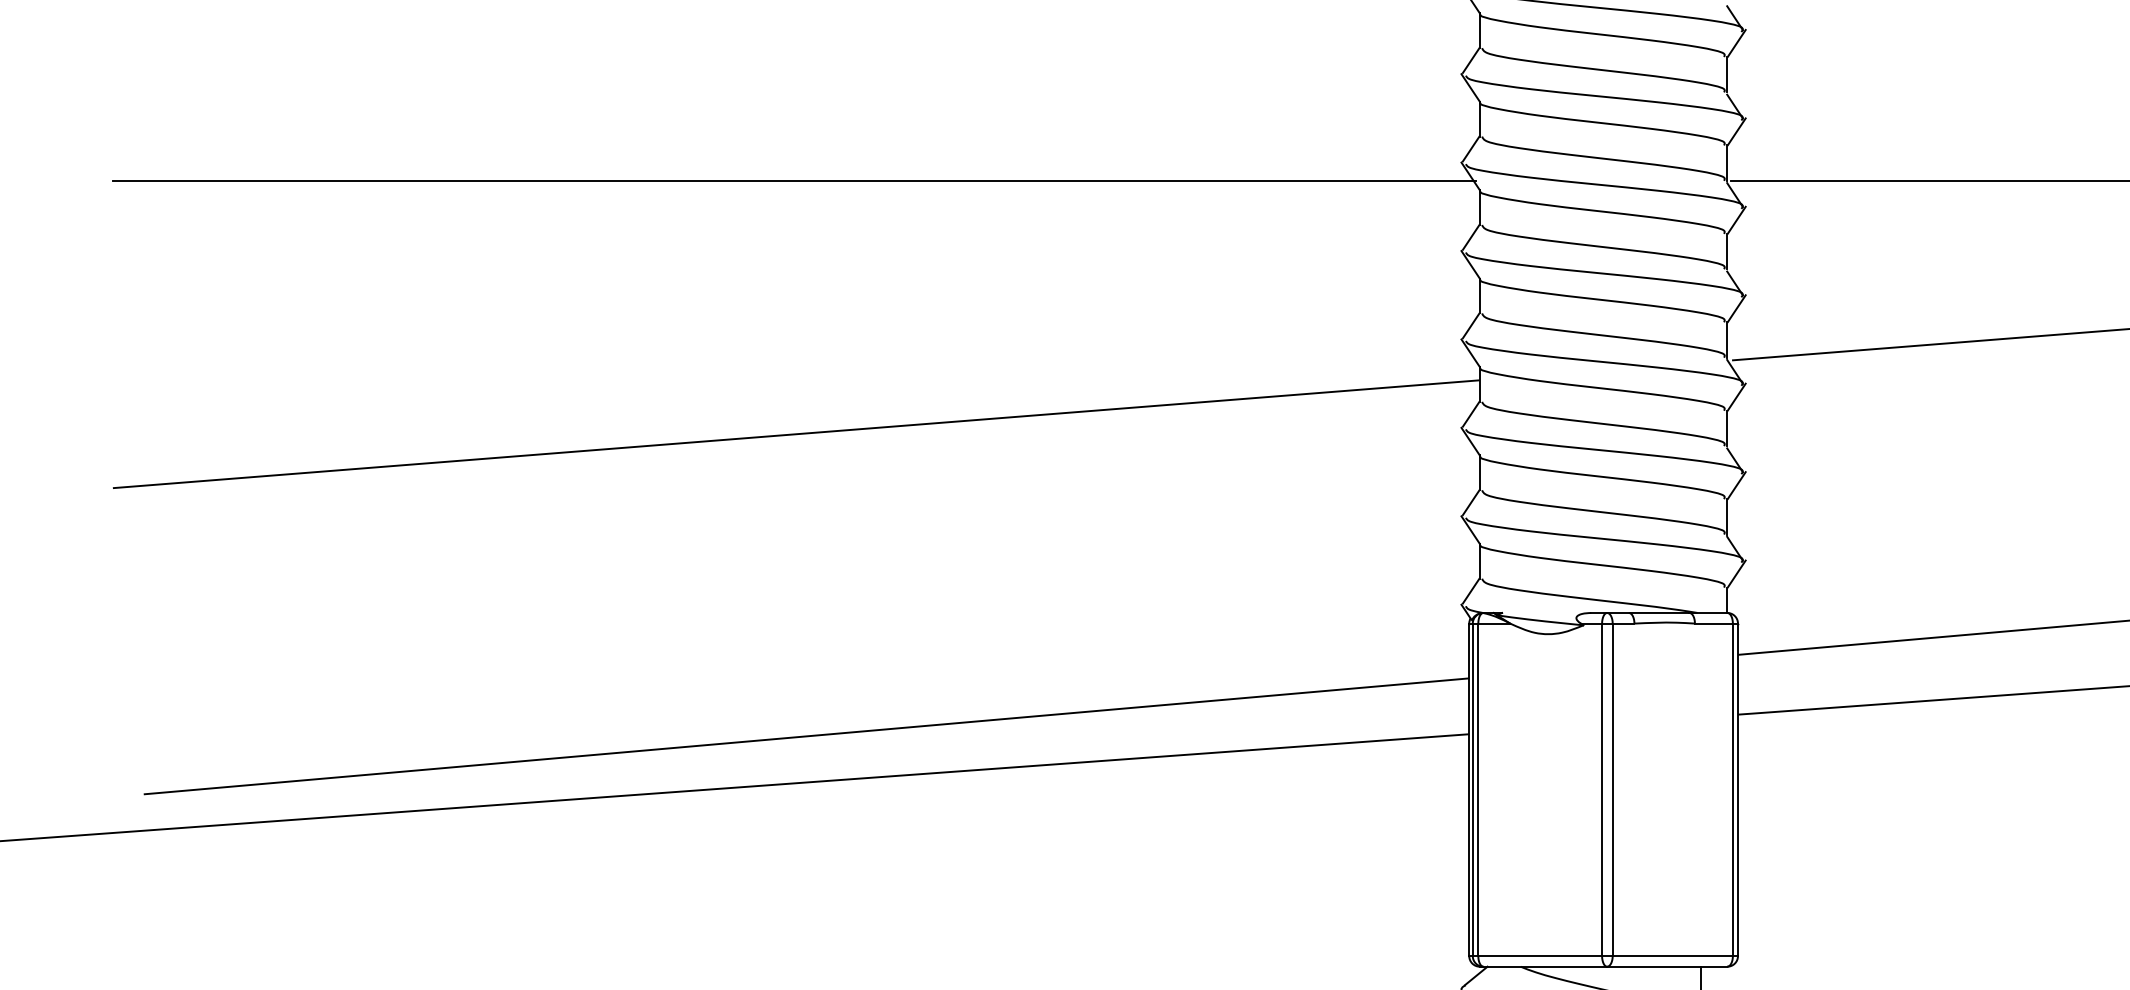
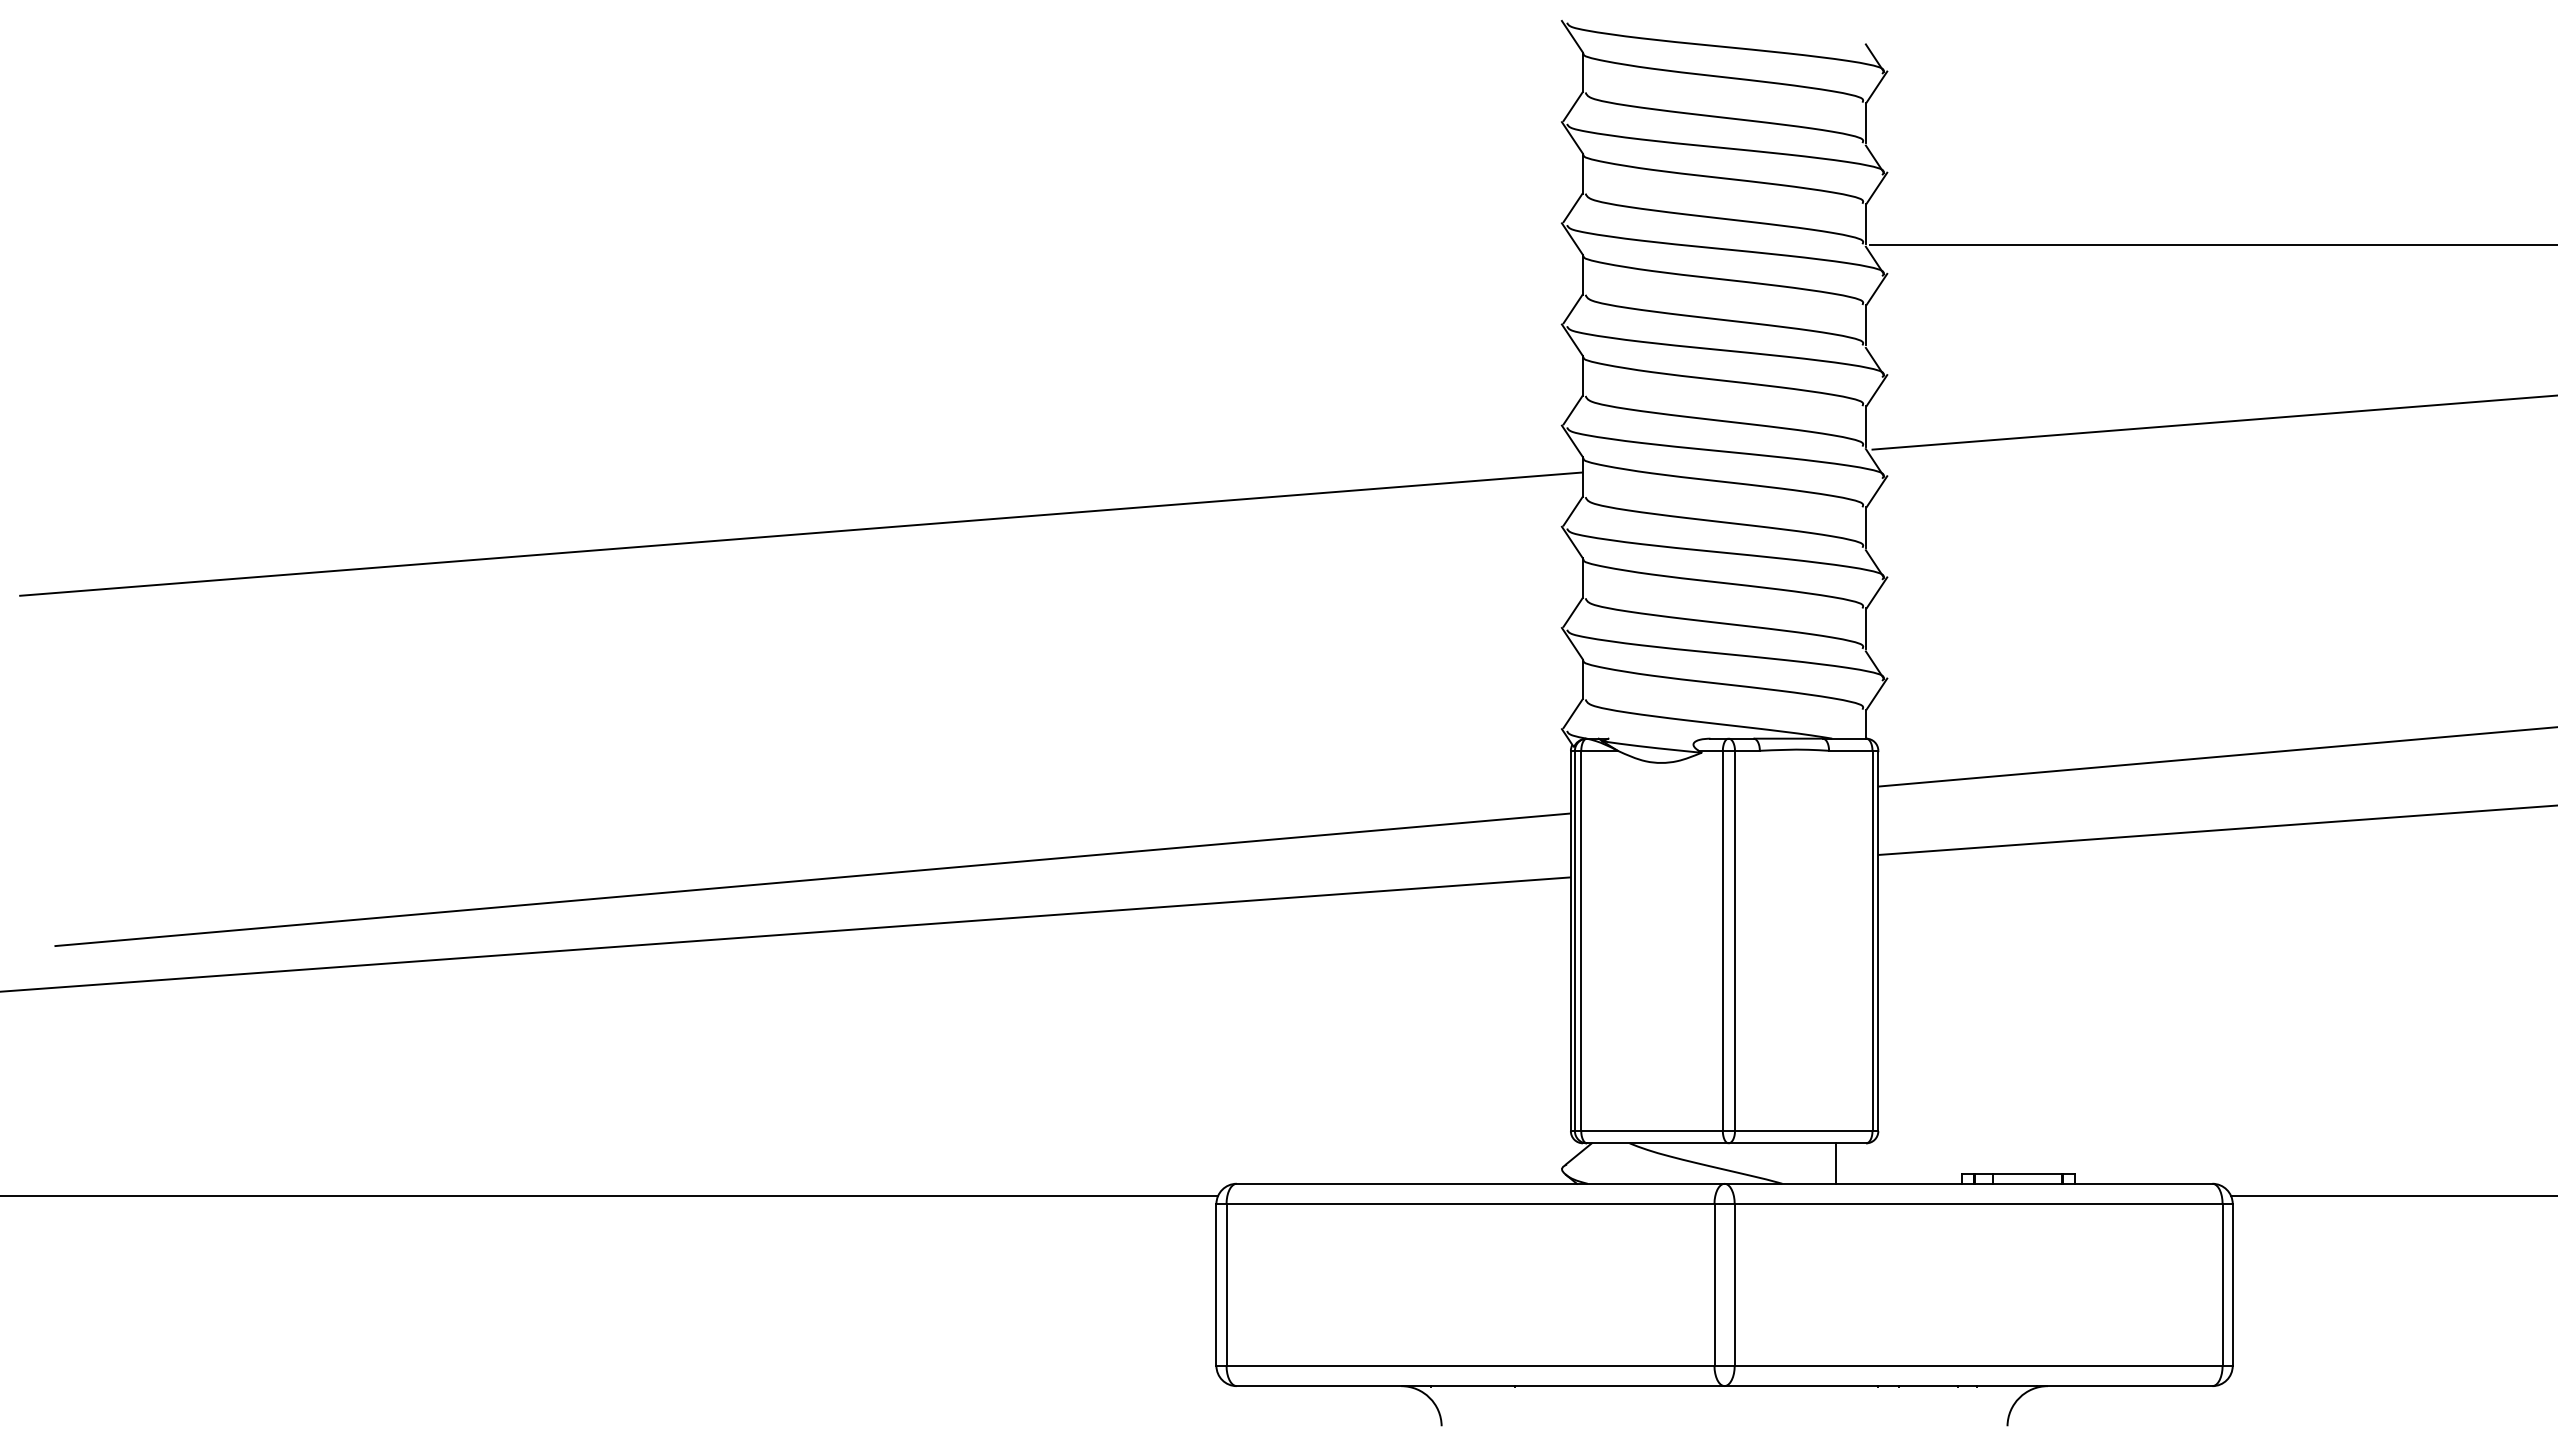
line: (794, 181) -> (798, 244), removed

